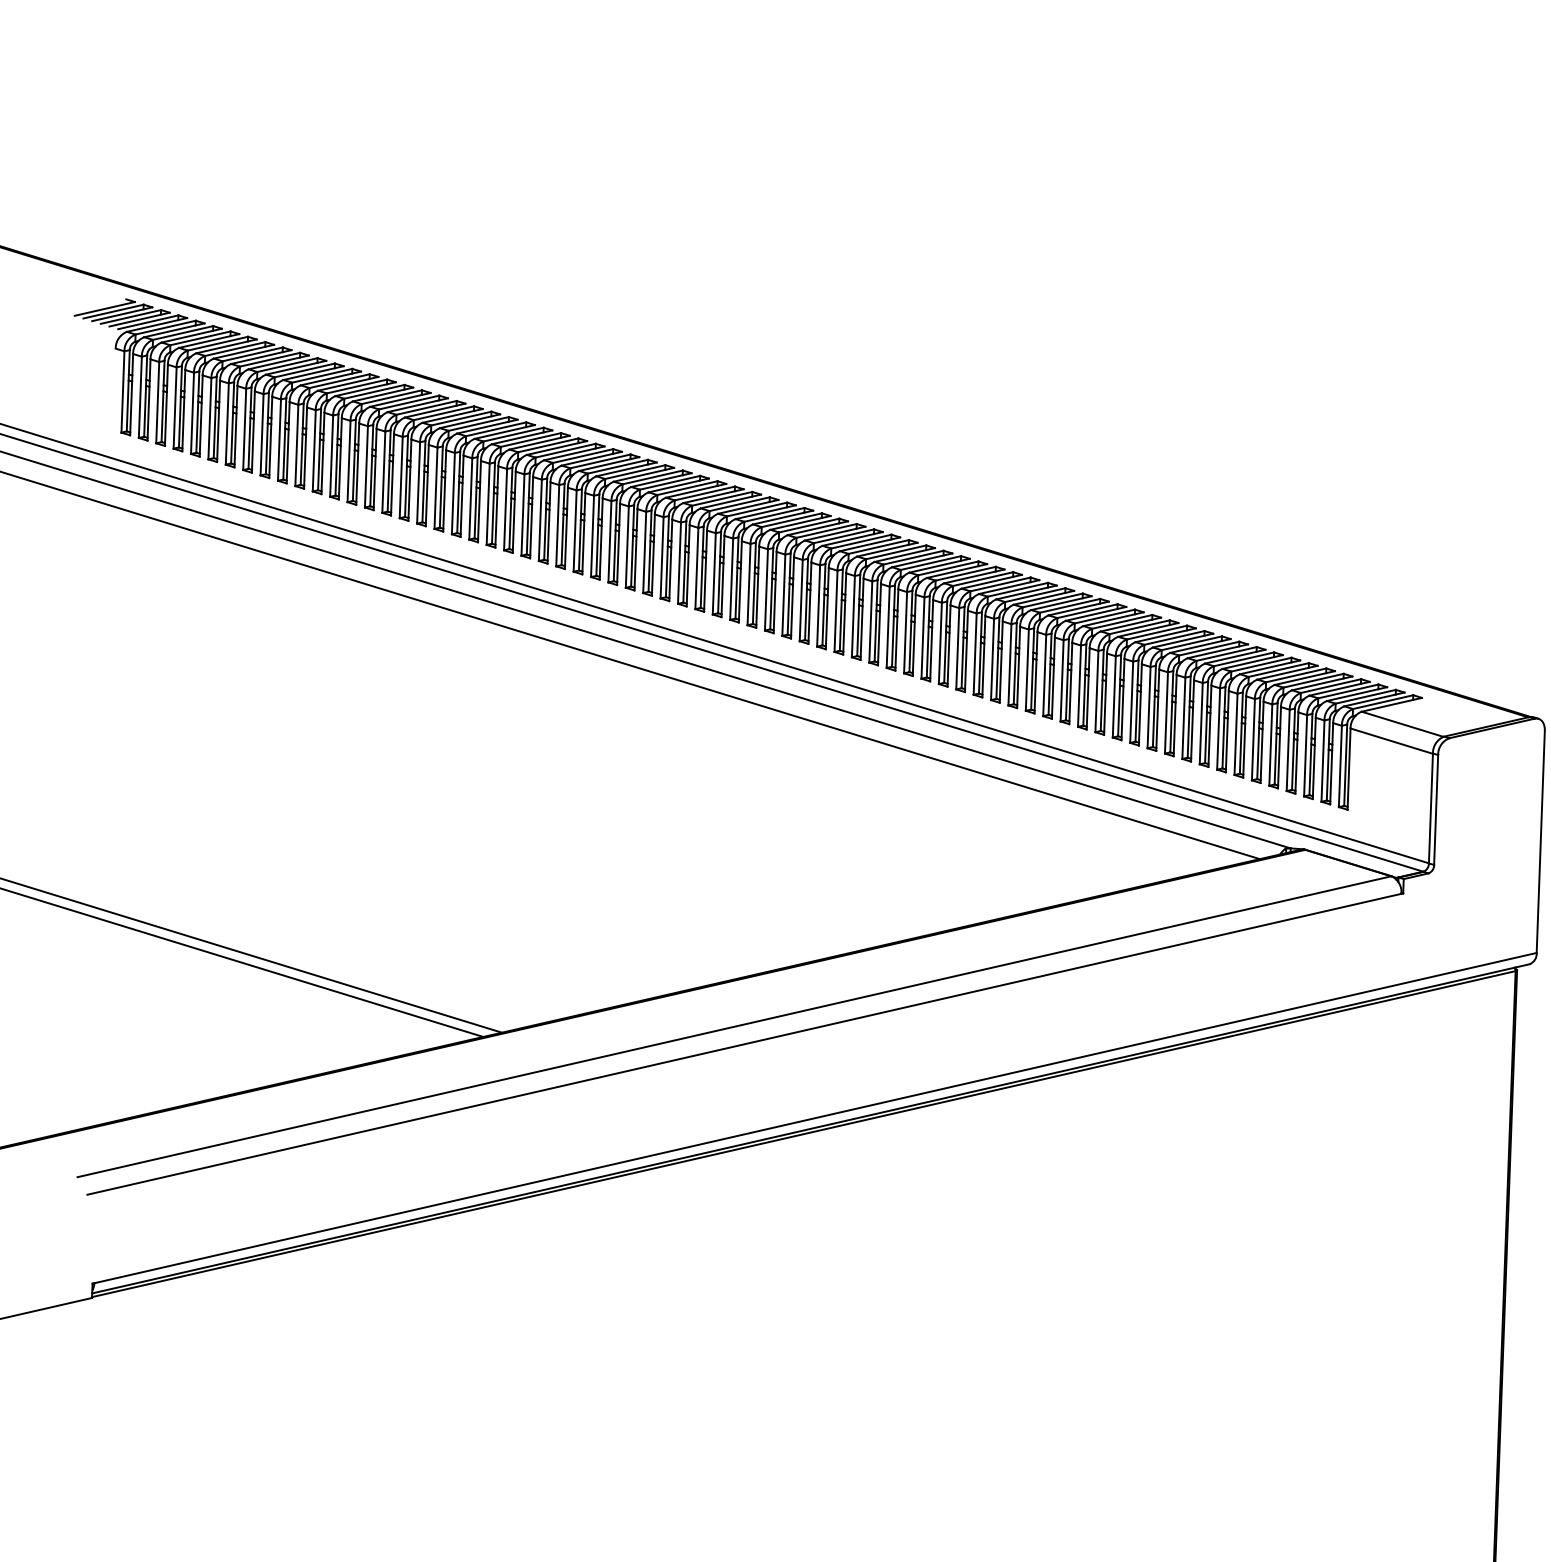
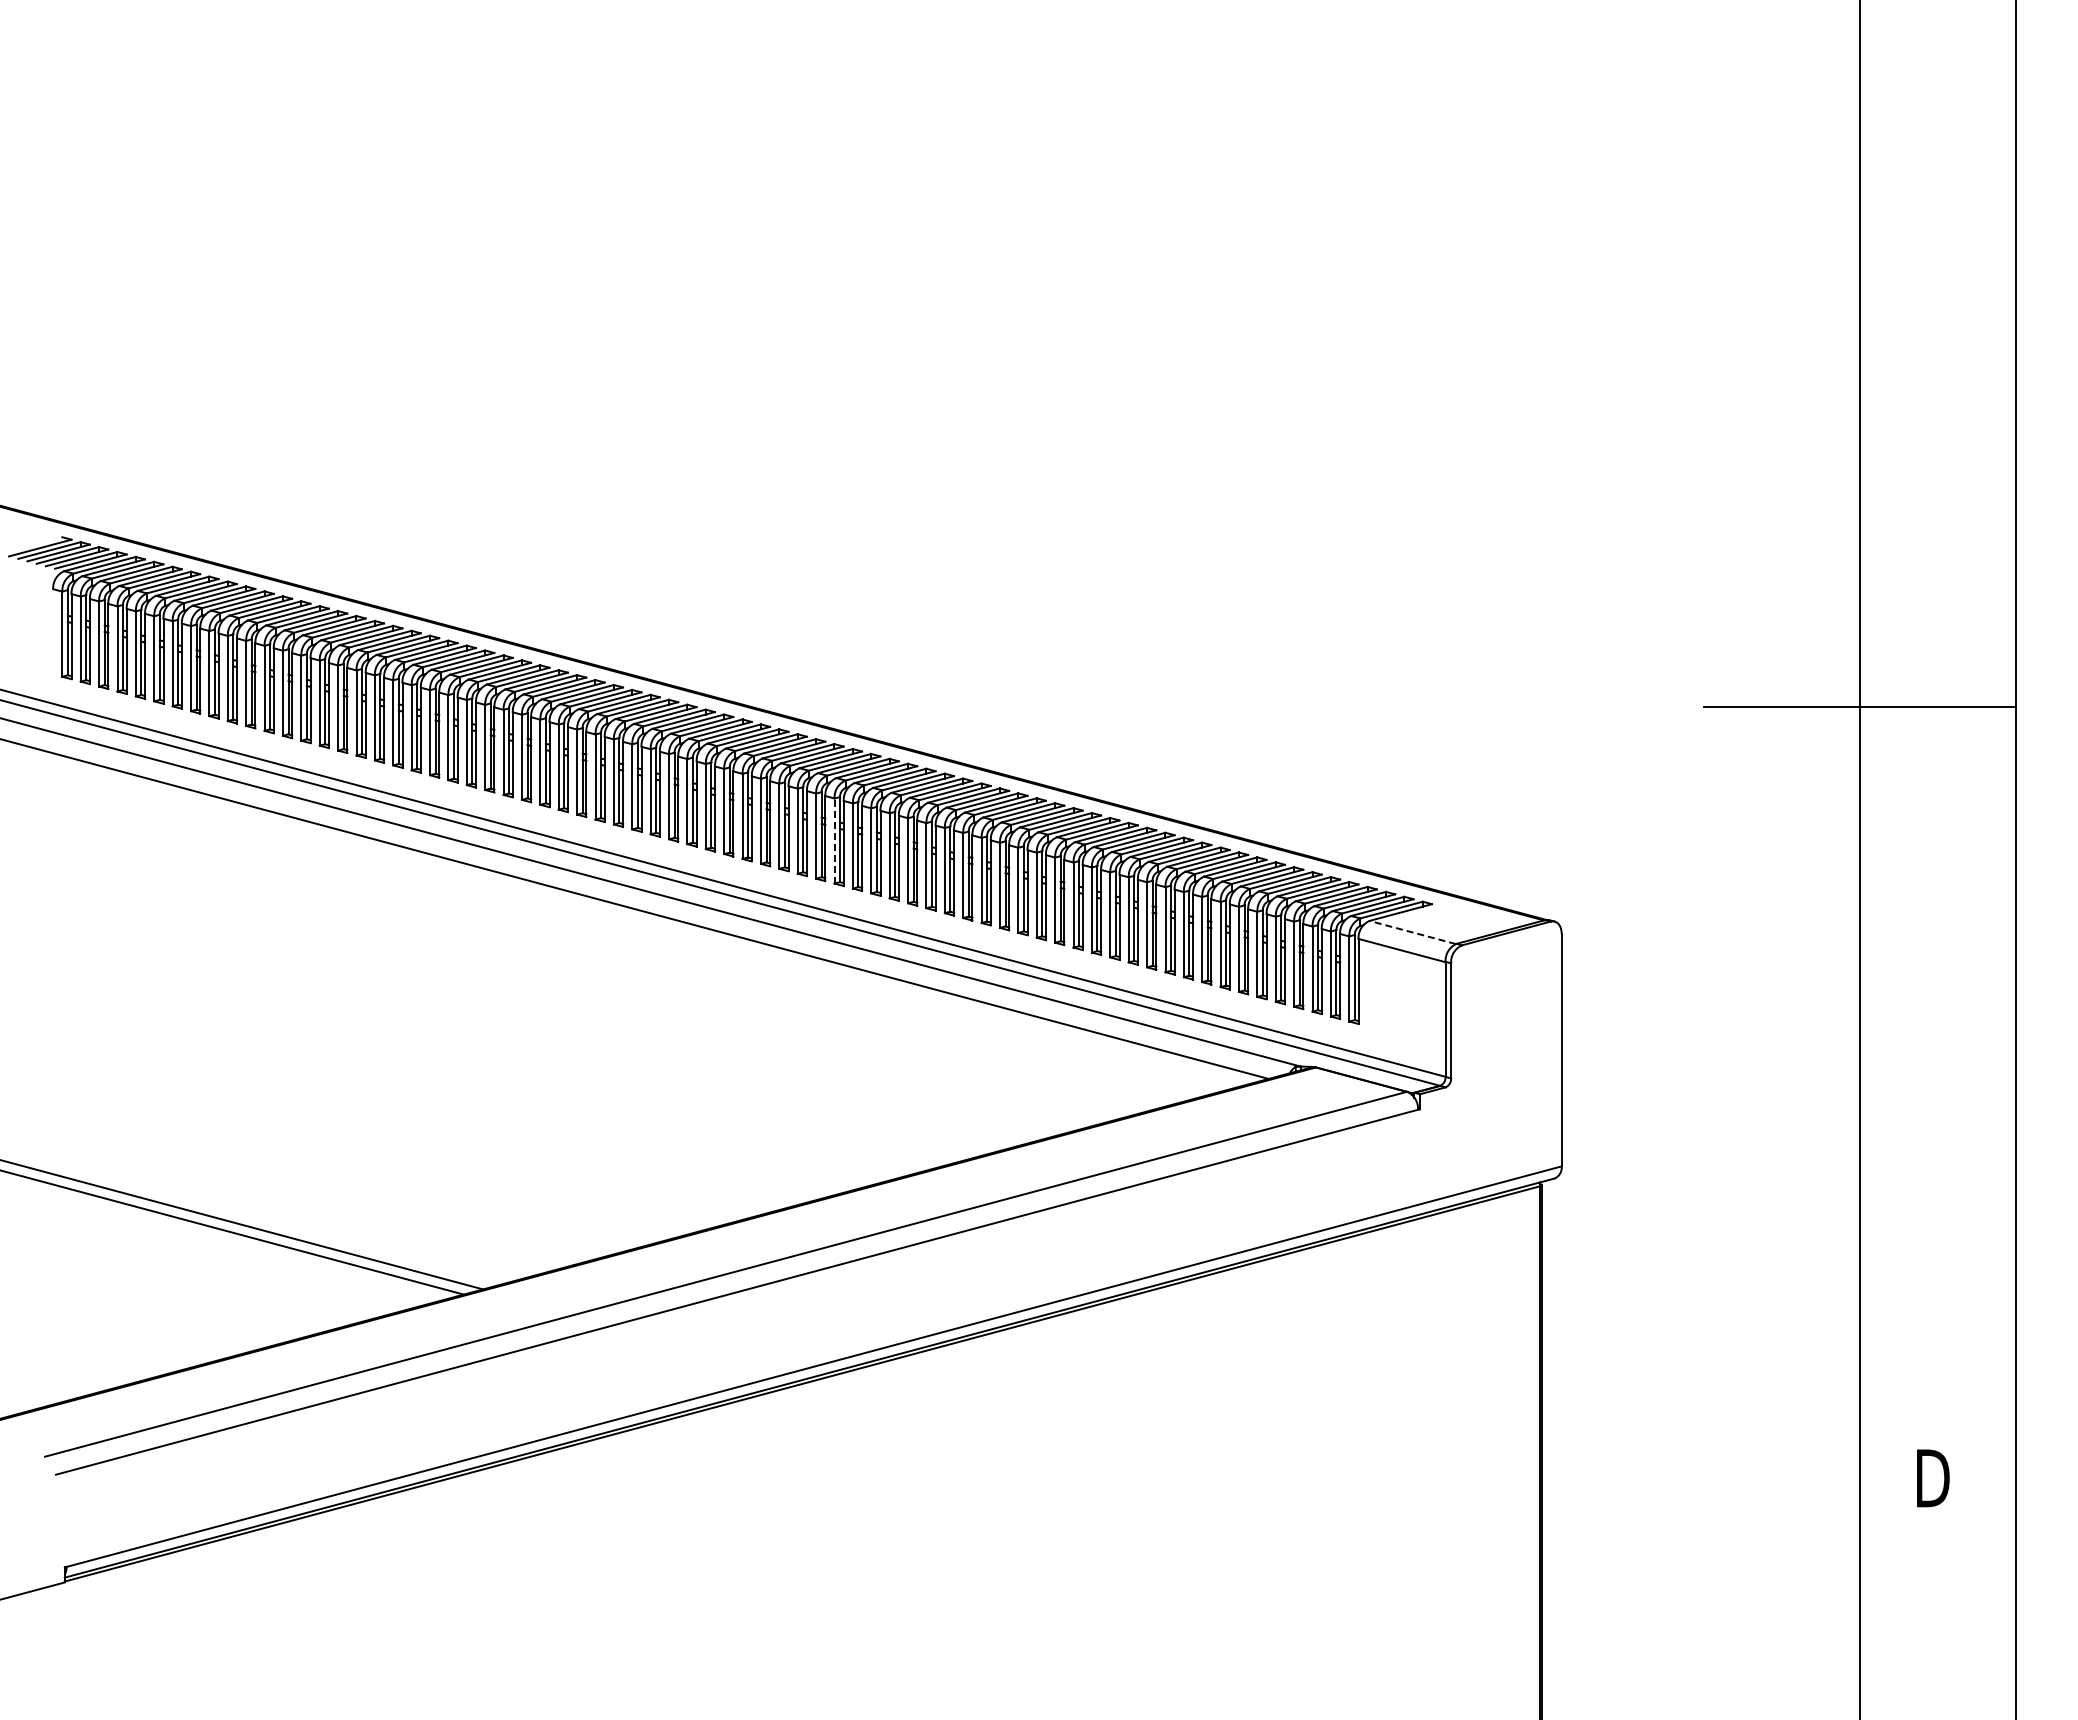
line: (853, 617) -> (834, 841), solid -> dashed
line: (1402, 724) -> (1412, 932), solid -> dashed

